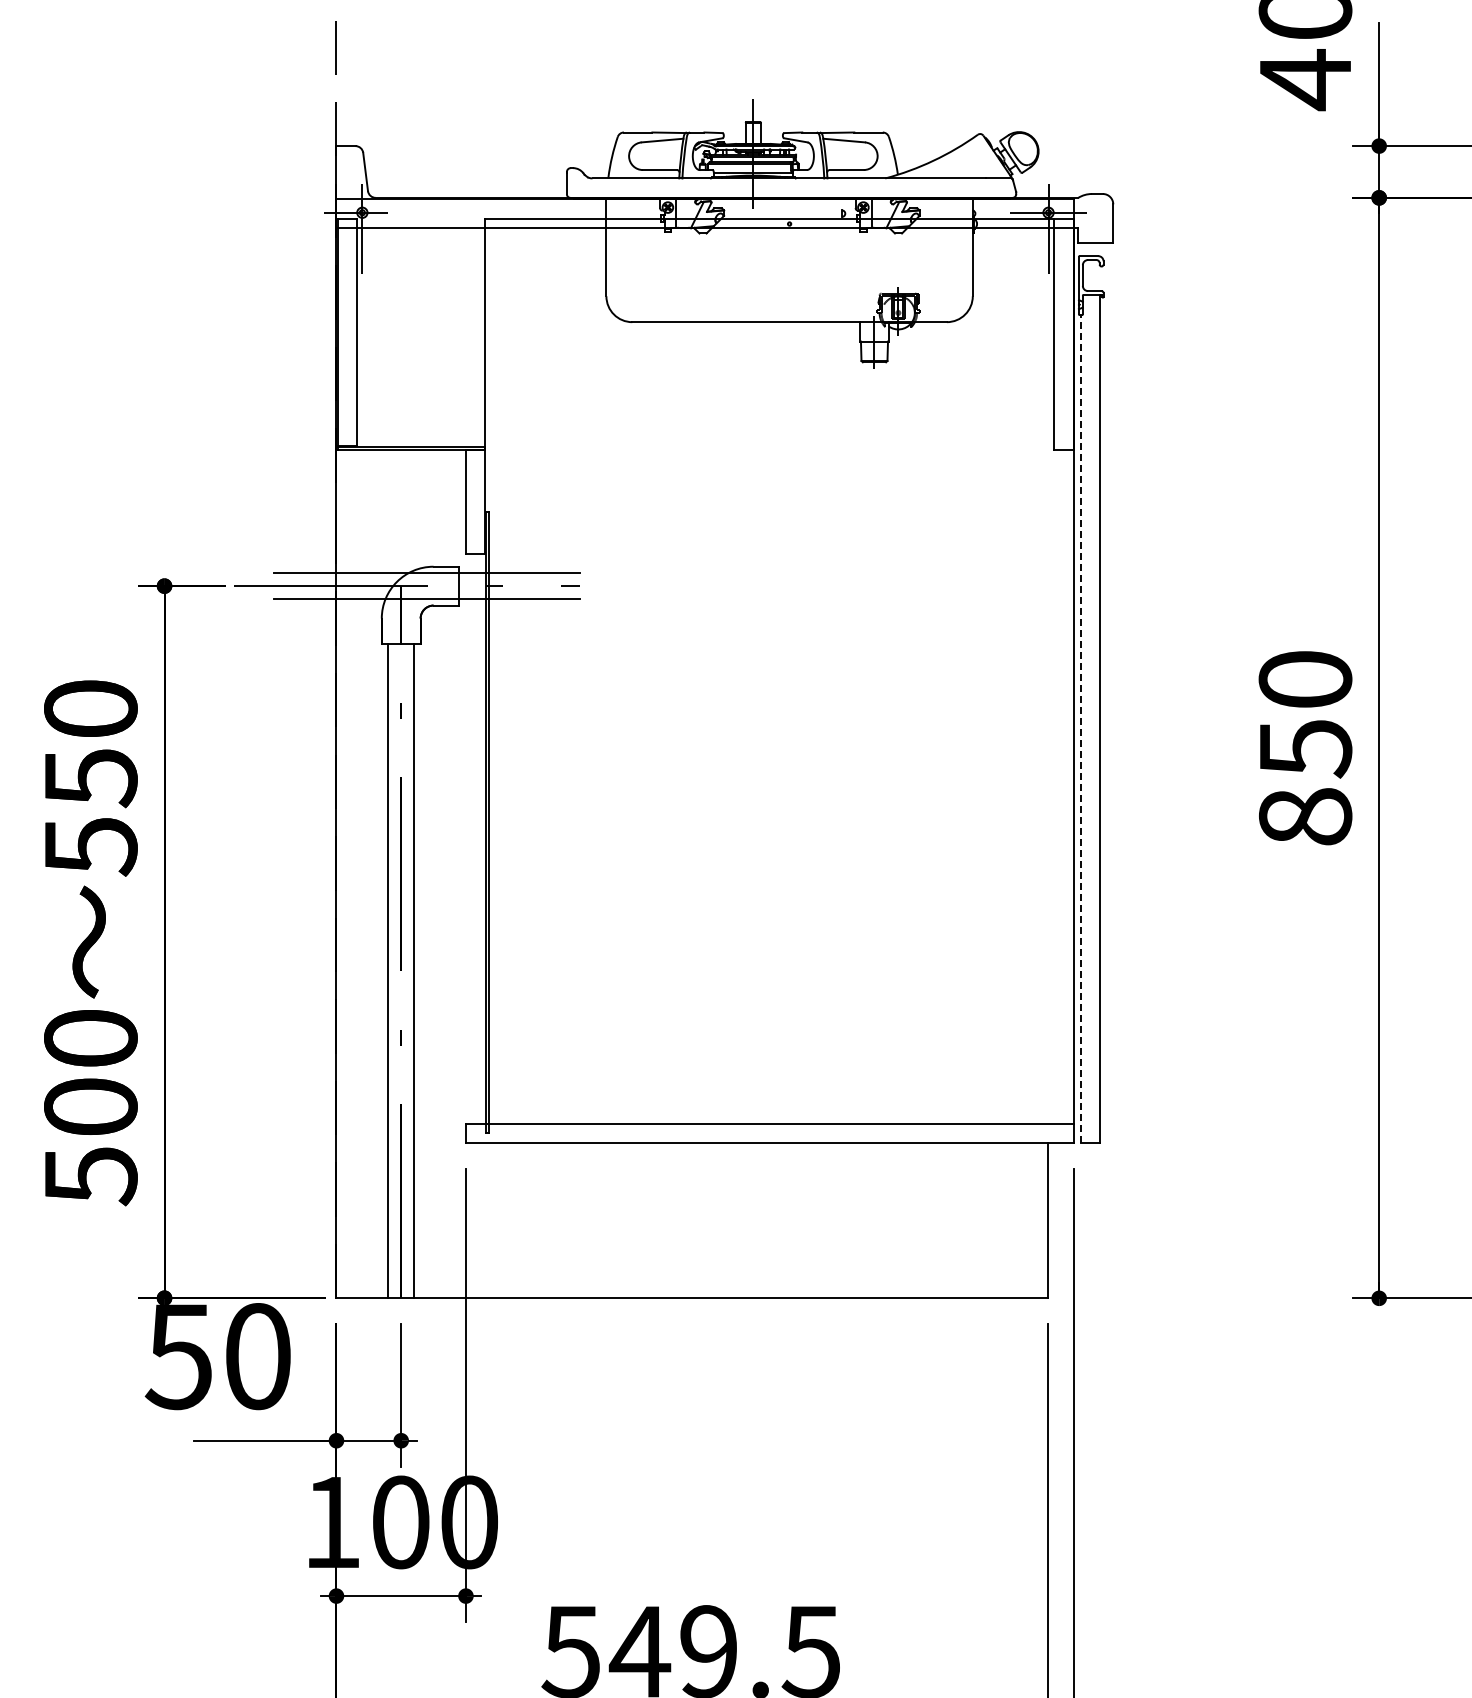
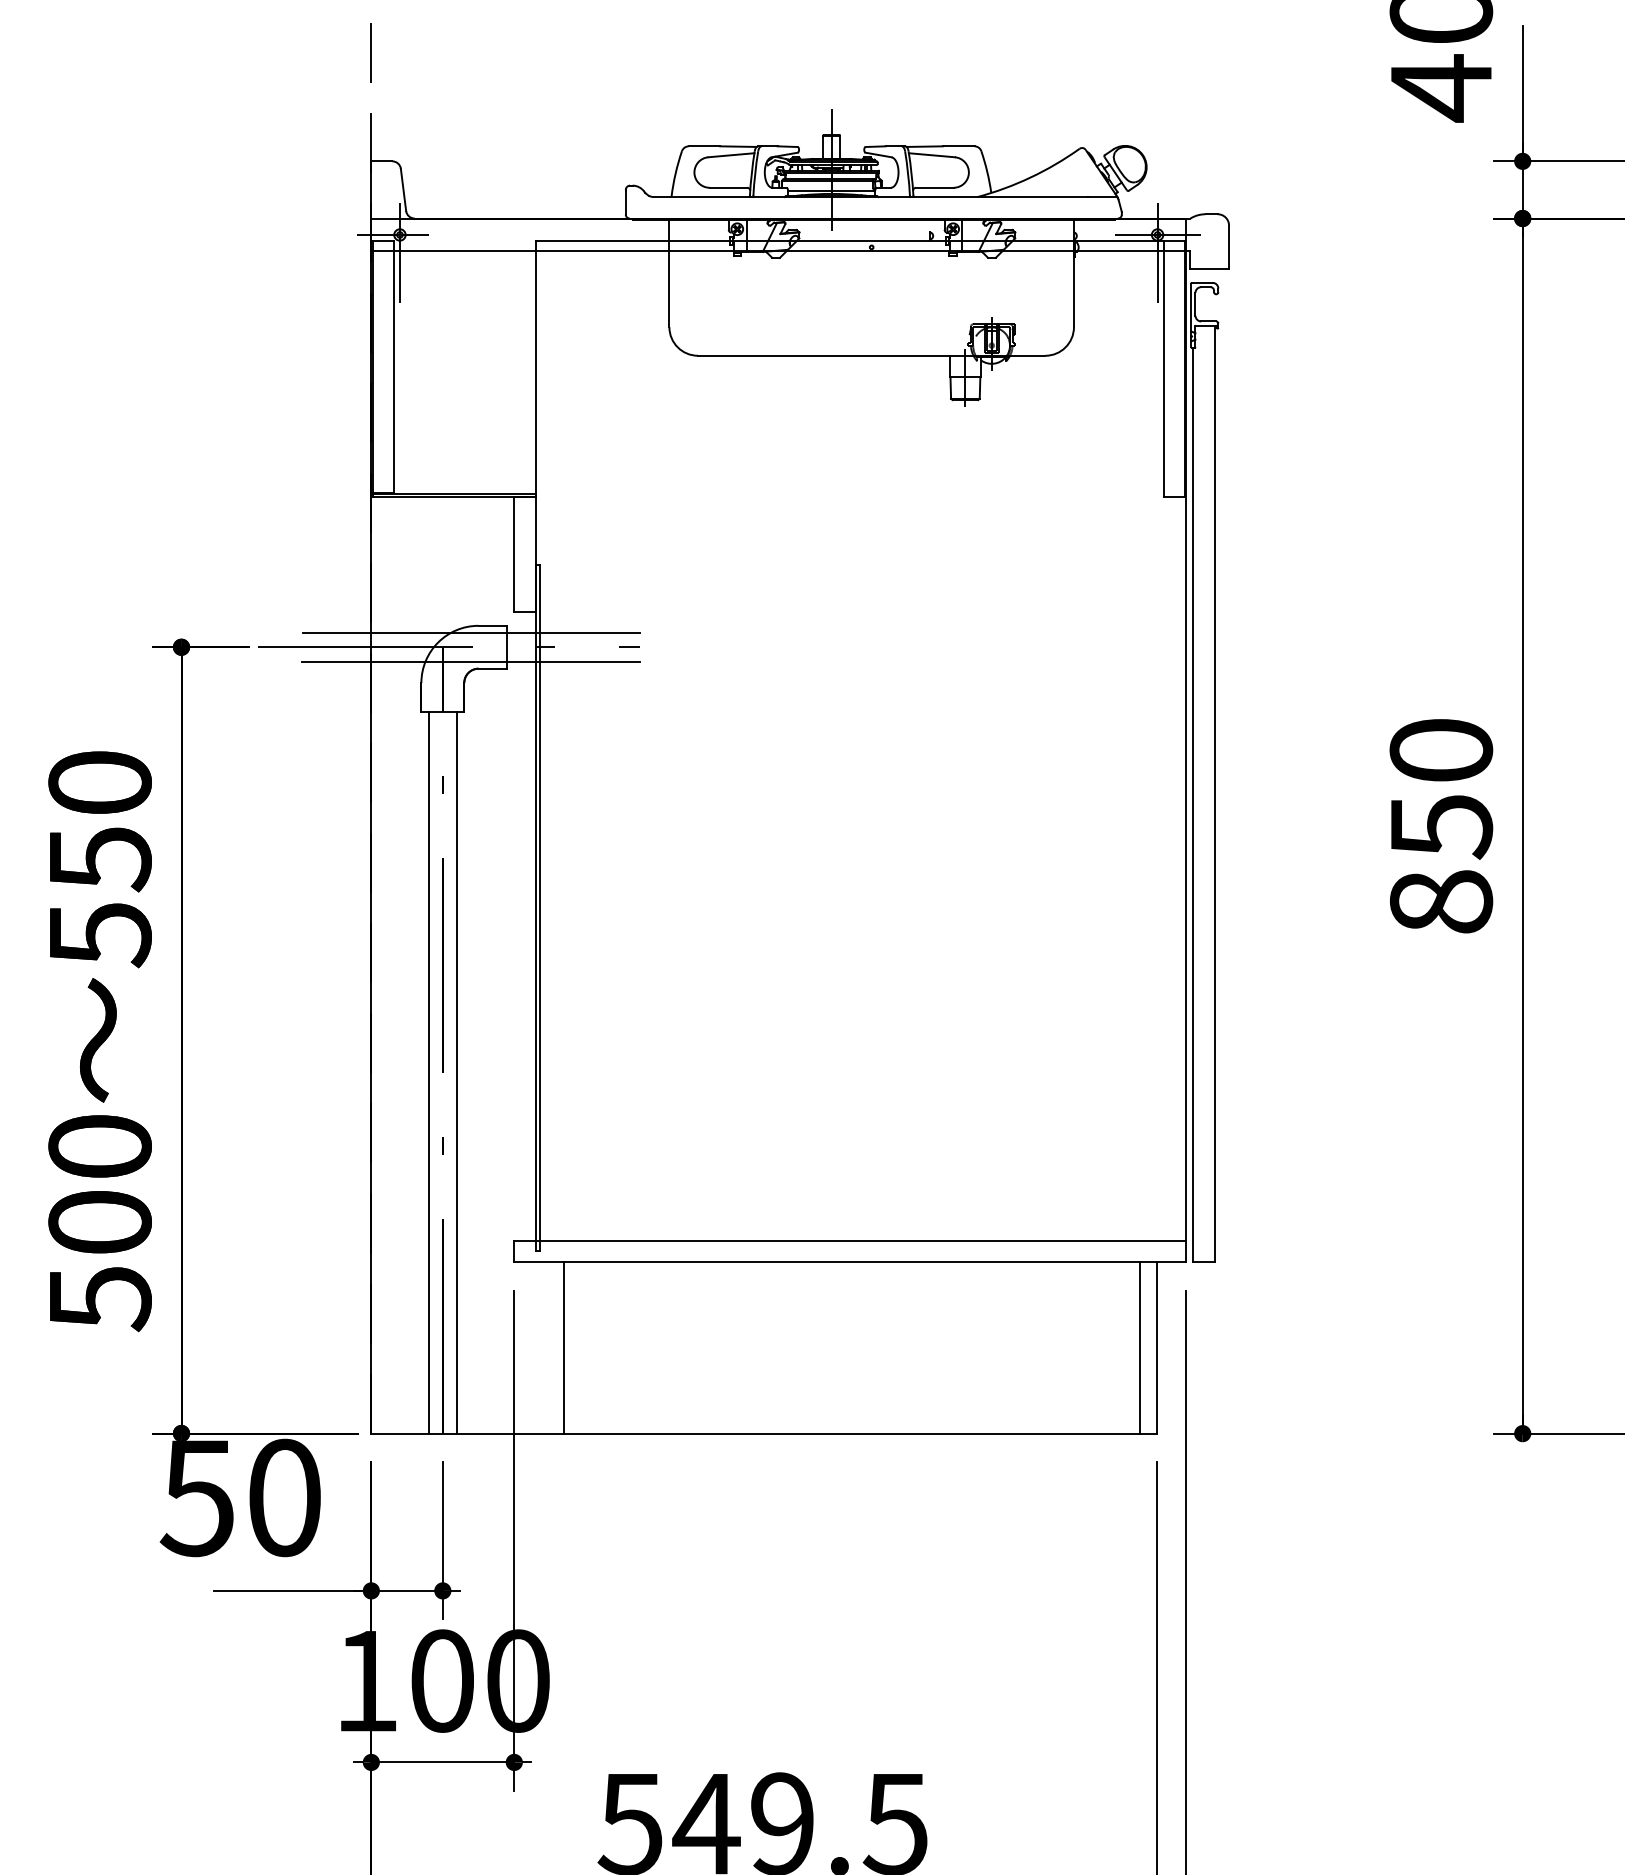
line: (1080, 729) -> (1192, 805), dashed -> solid
line: (510, 1220) -> (563, 1347), added
line: (1032, 1220) -> (1139, 1347), added

